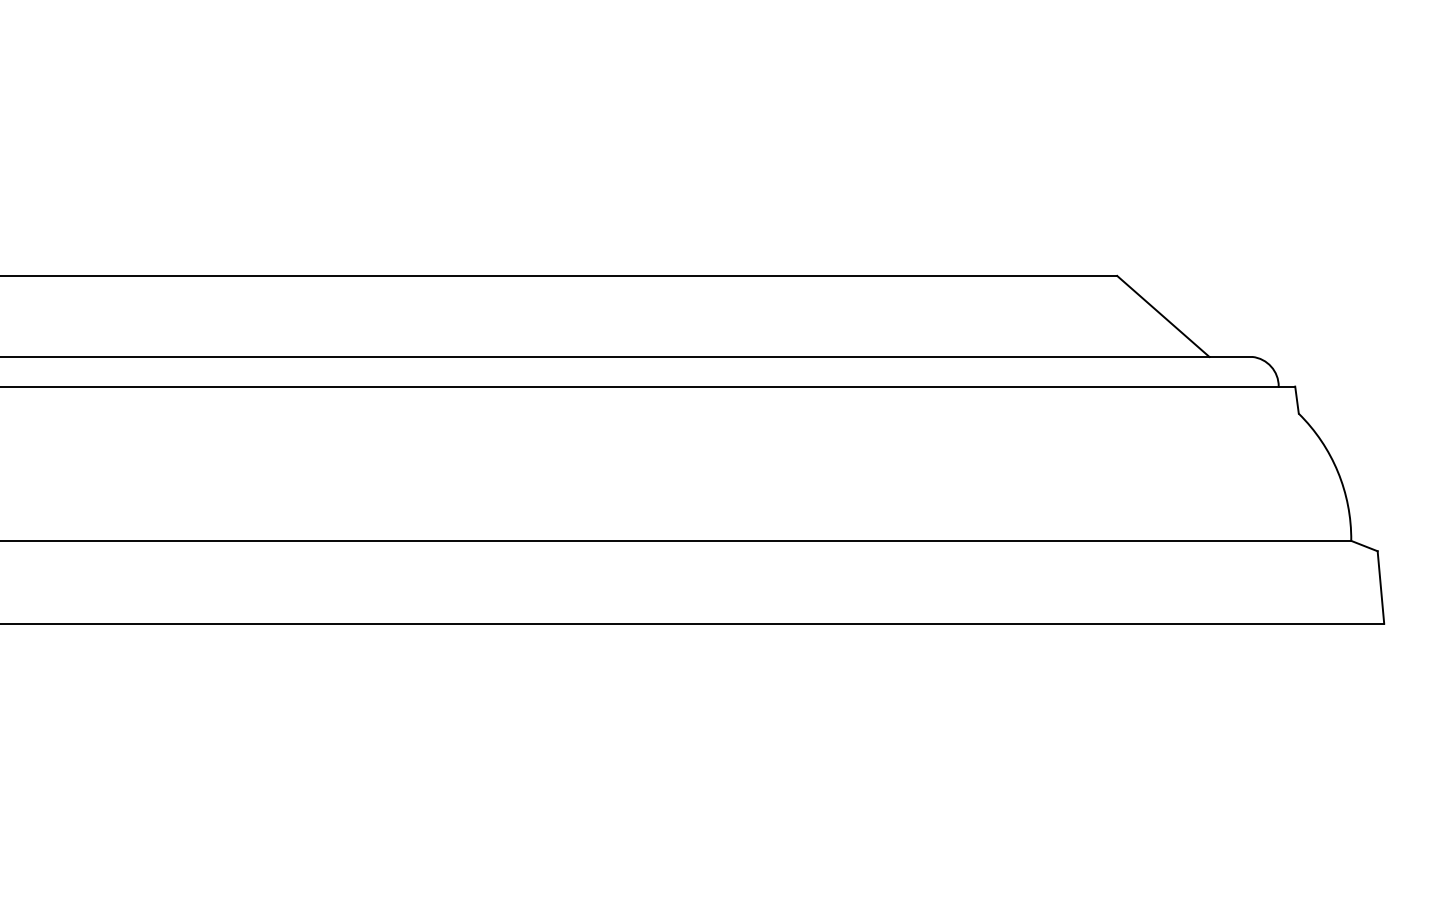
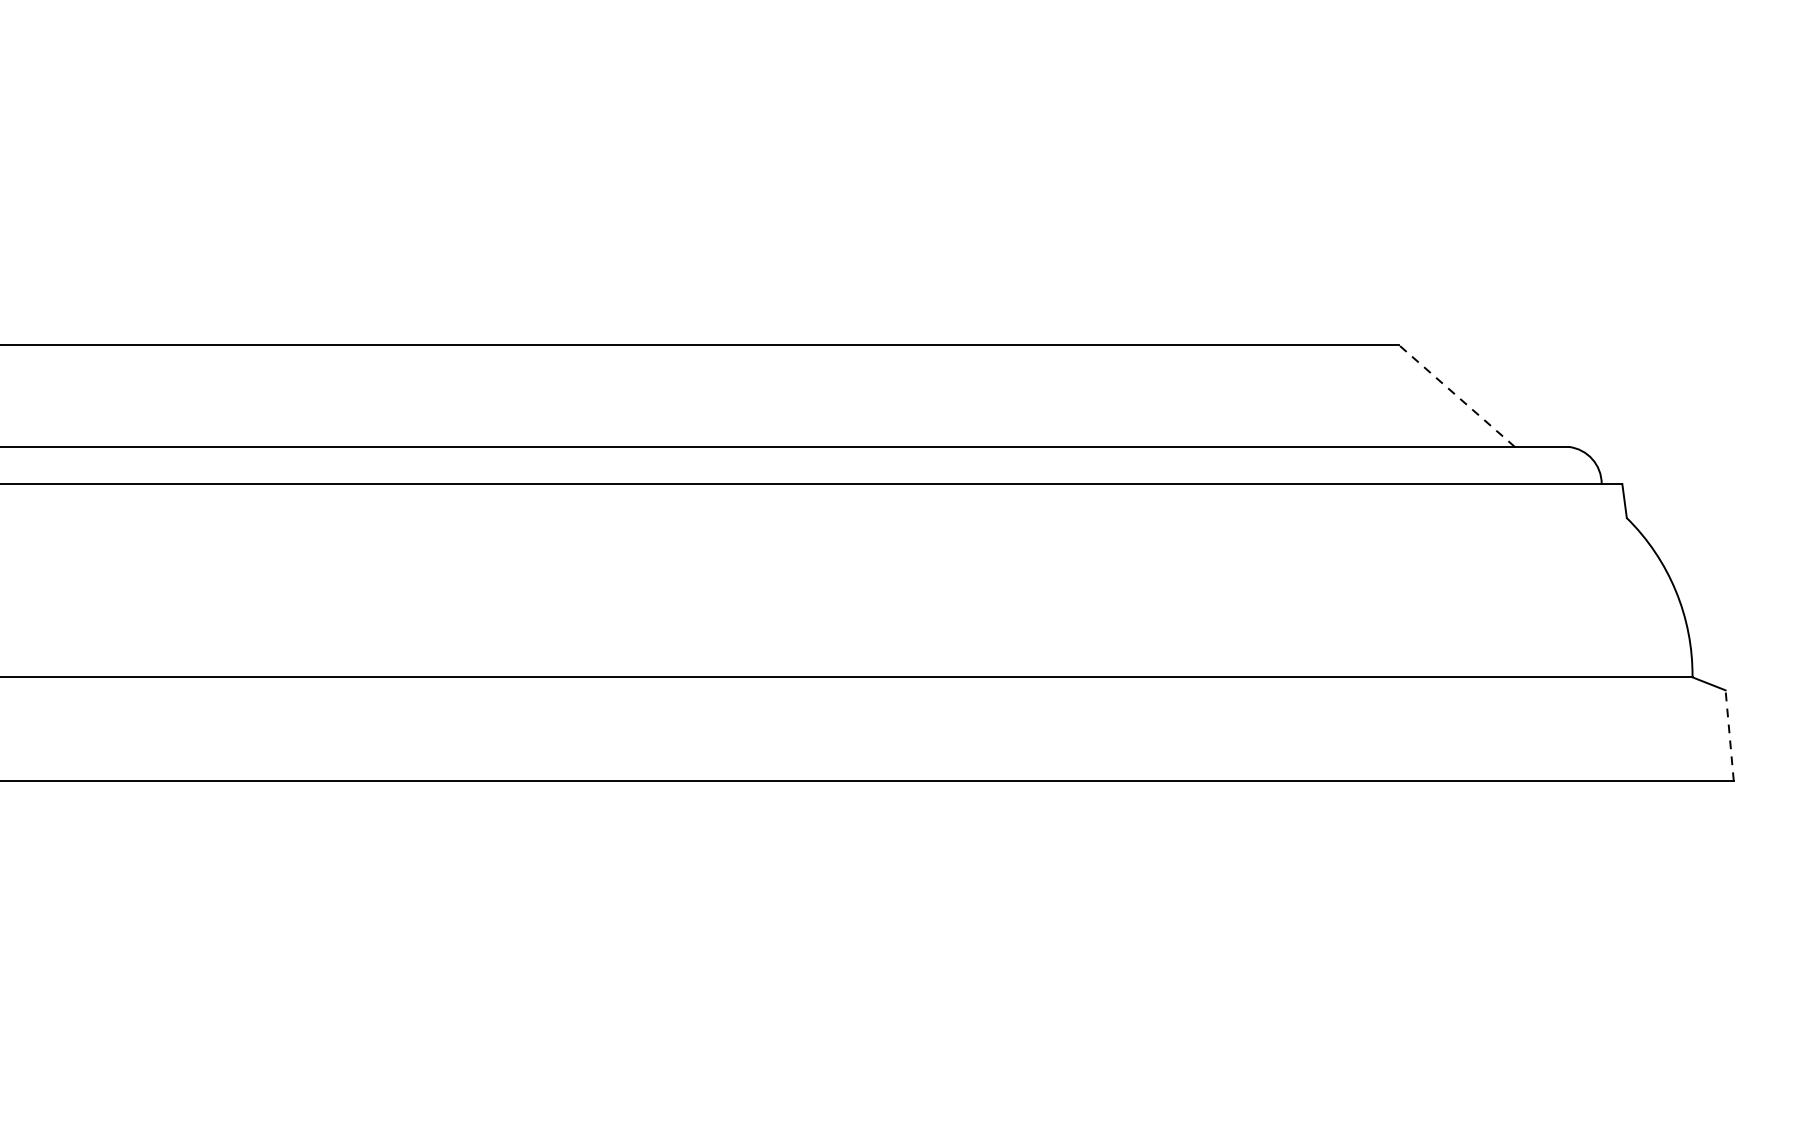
line: (1162, 316) -> (1456, 396), solid -> dashed
line: (1380, 587) -> (1729, 735), solid -> dashed

